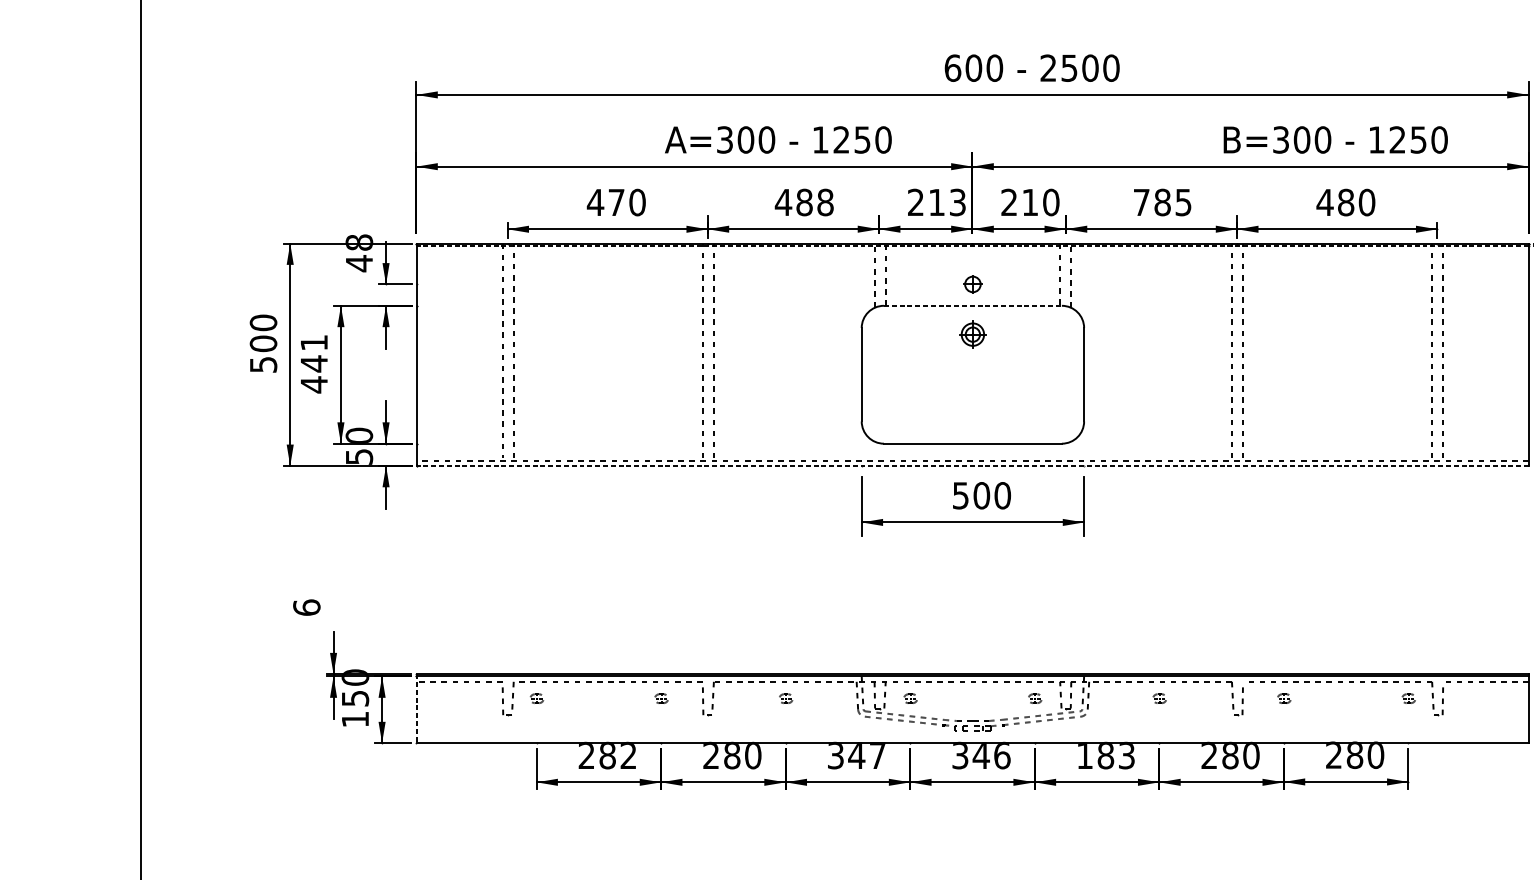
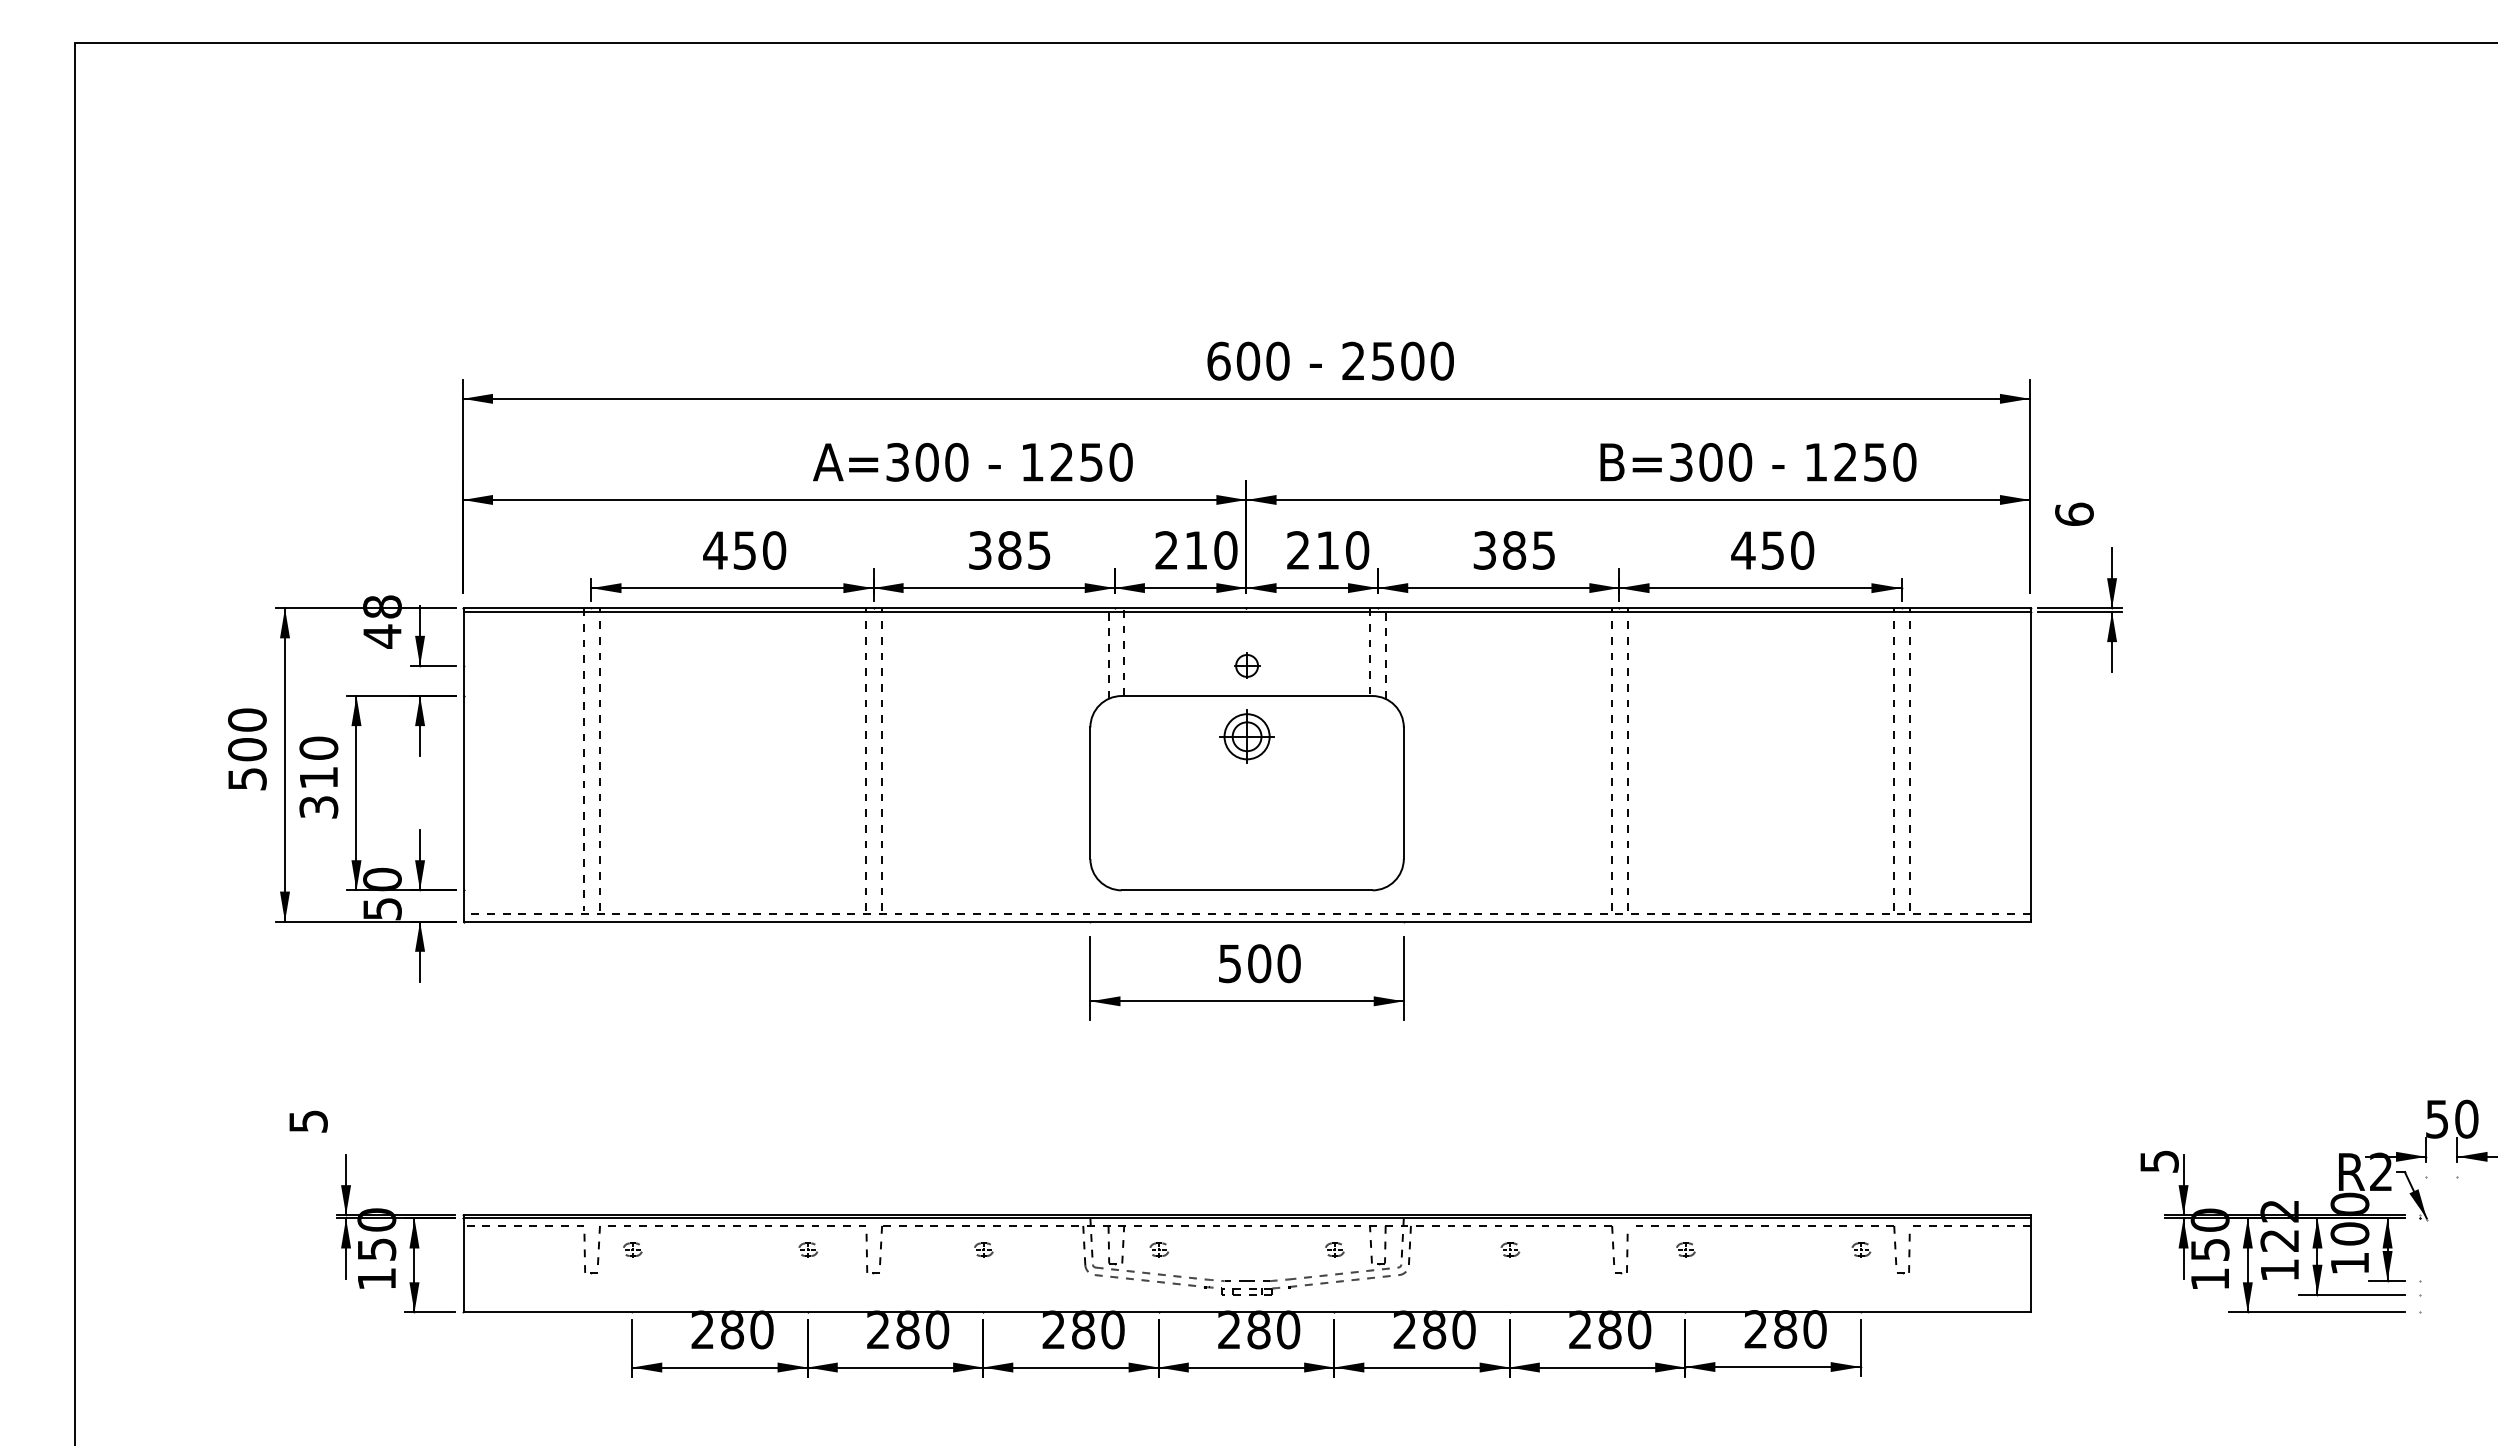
text: (616, 202) -> (744, 550), 470 -> 450
text: (804, 202) -> (1009, 550), 488 -> 385
text: (957, 202) -> (1225, 550), 213 -> 210
text: (1141, 202) -> (1484, 550), 785 -> 385
text: (1345, 202) -> (1772, 550), 480 -> 450
line: (973, 246) -> (1247, 612), dashed -> solid
line: (973, 306) -> (1247, 696), dashed -> solid
part: (972, 334) -> (1246, 736), size x1.43
text: (313, 363) -> (318, 777), 441 -> 310
line: (973, 465) -> (1247, 921), dashed -> solid
text: (306, 607) -> (308, 1120), 6 -> 5
line: (416, 708) -> (463, 1263), dashed -> solid
text: (628, 755) -> (761, 1329), 282 -> 280
text: (856, 755) -> (1083, 1329), 347 -> 280
text: (981, 755) -> (1259, 1329), 346 -> 280
text: (1105, 755) -> (1434, 1329), 183 -> 280

